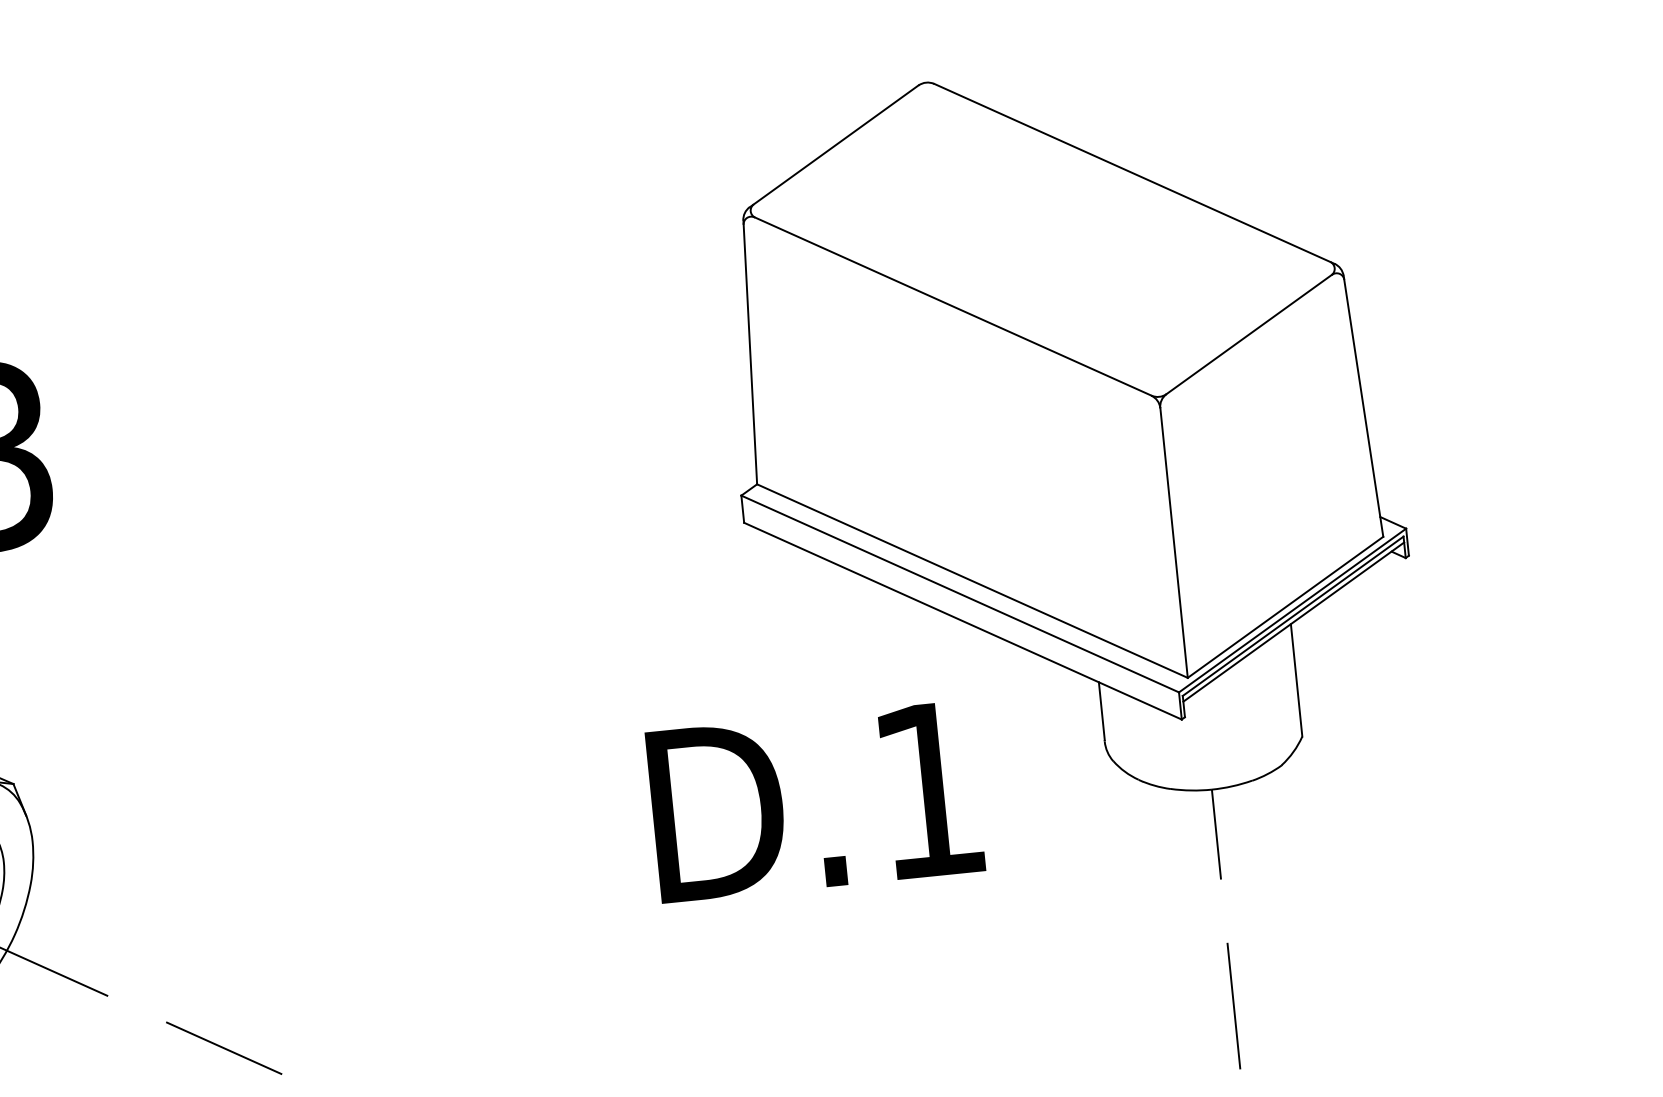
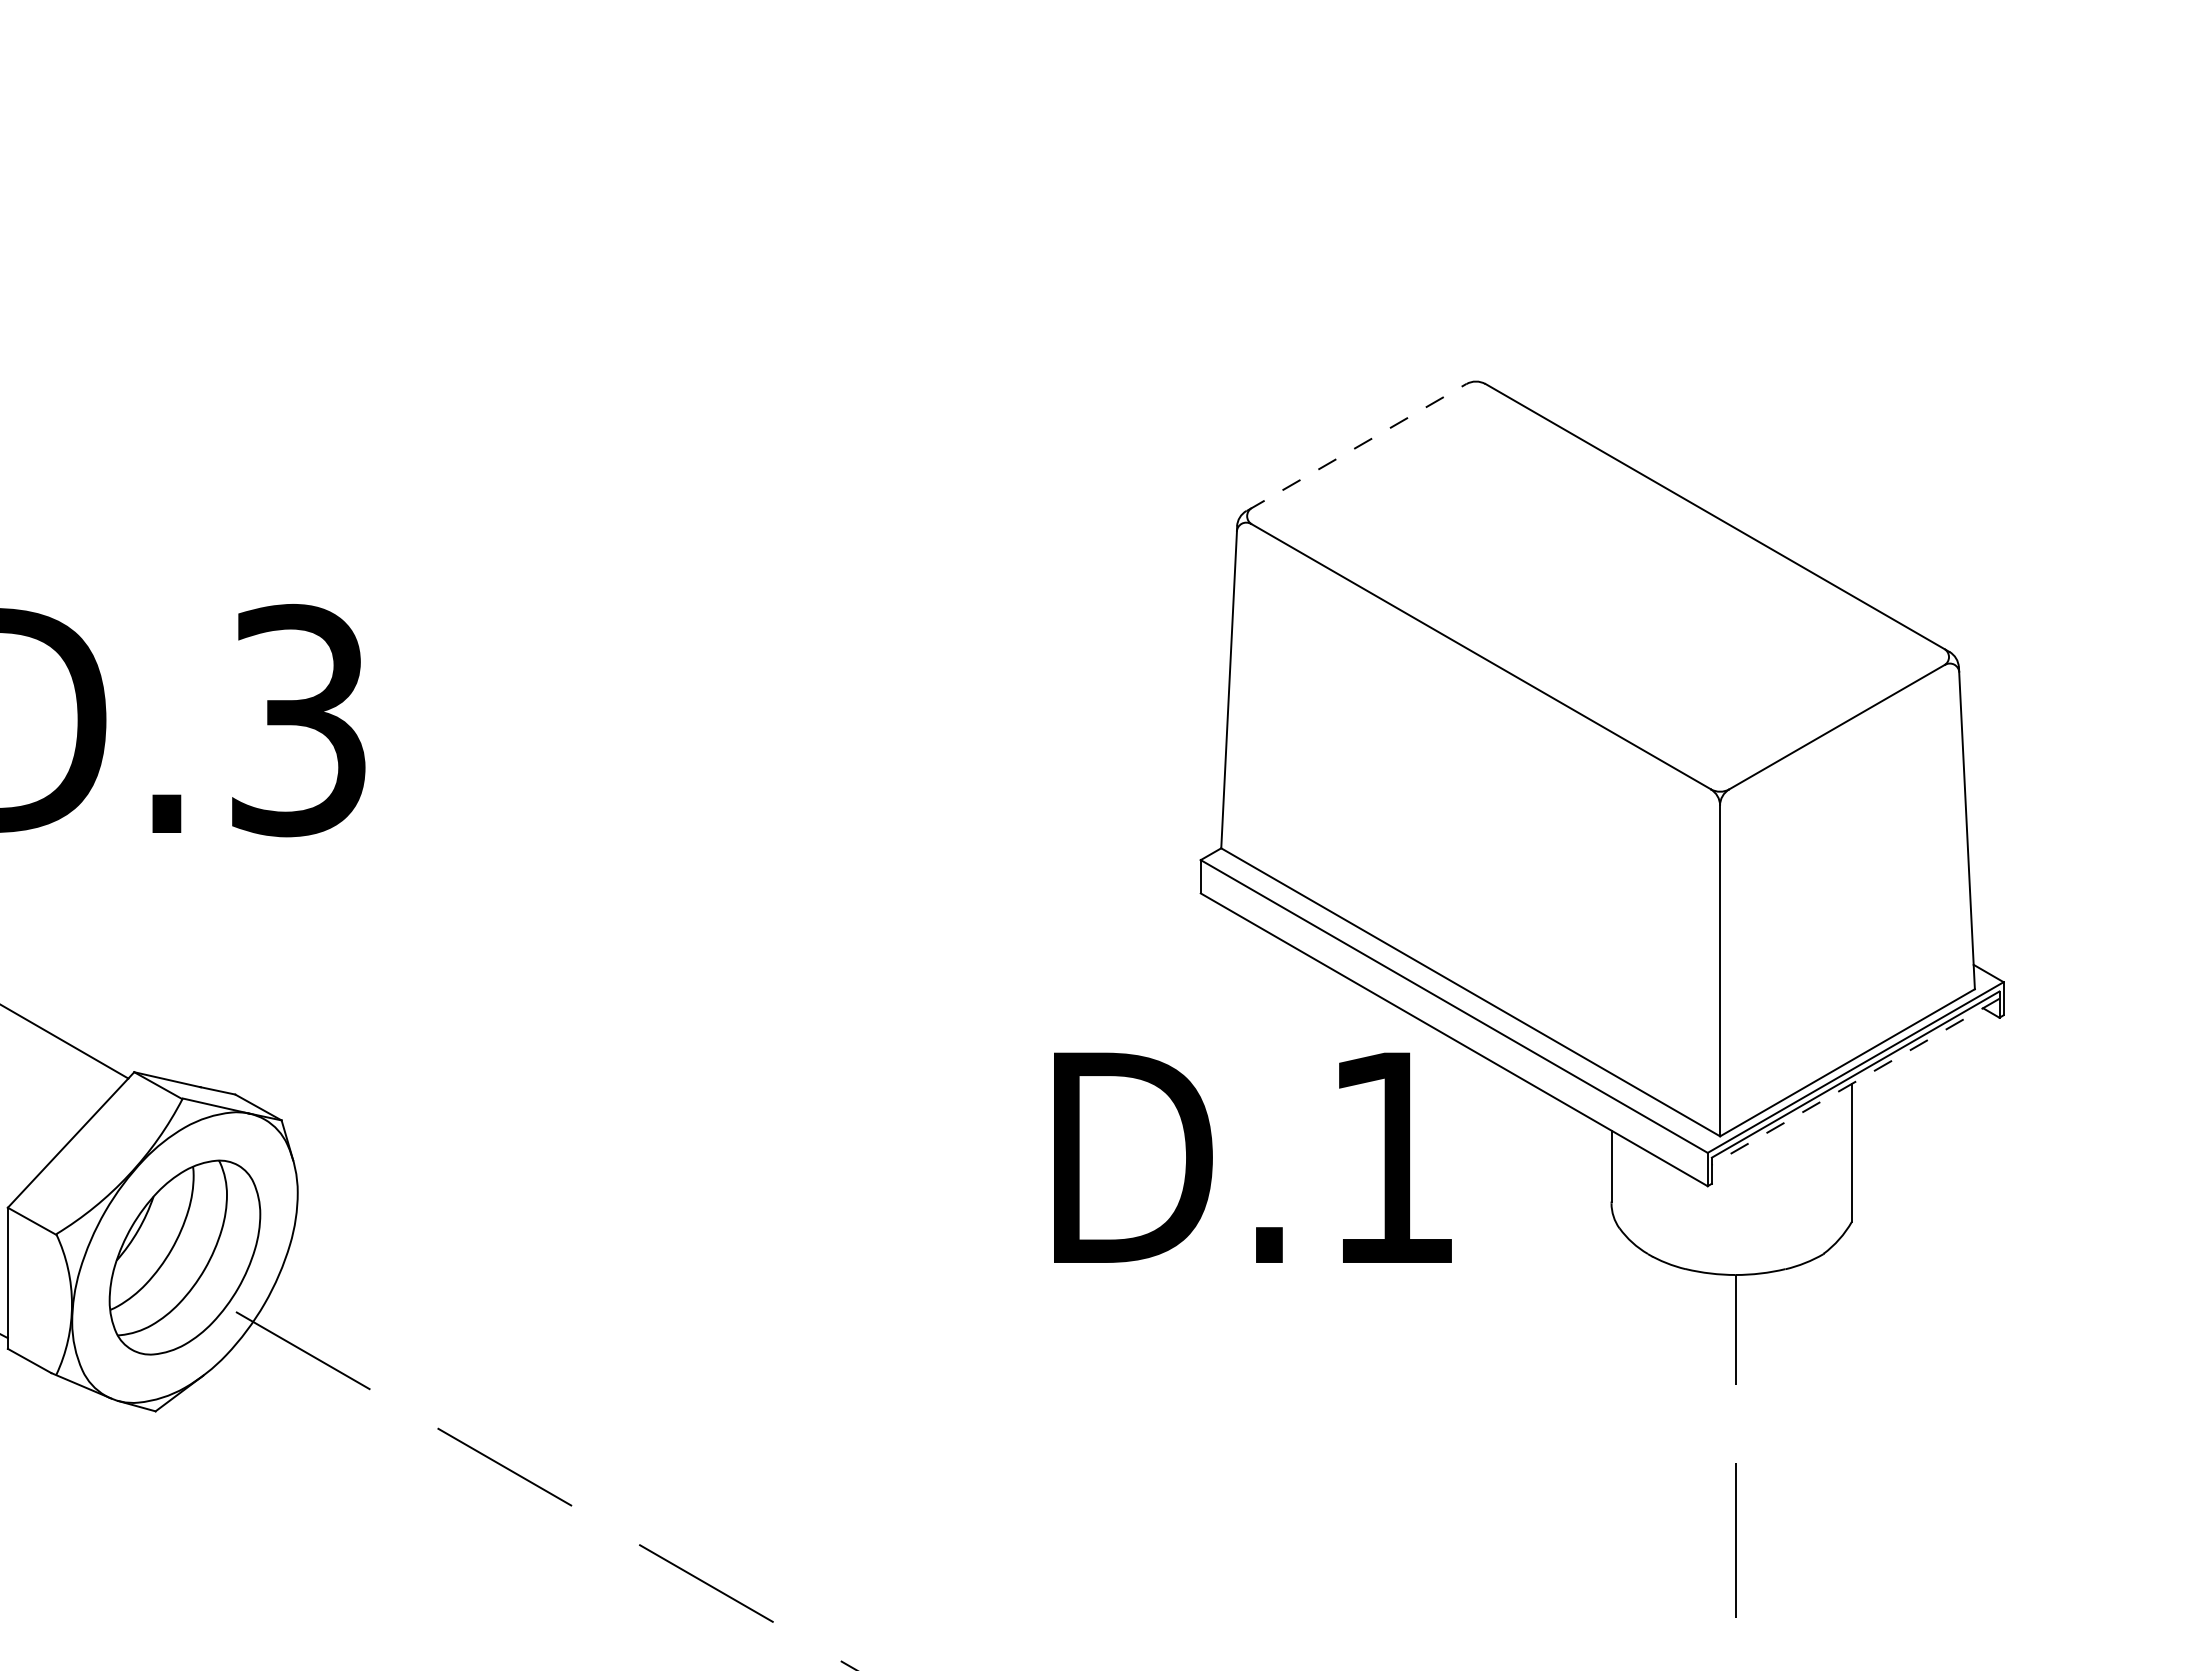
line: (834, 146) -> (1356, 447), solid -> dashed
line: (1293, 621) -> (1855, 1081), solid -> dashed
text: (815, 801) -> (1252, 1157), moved

